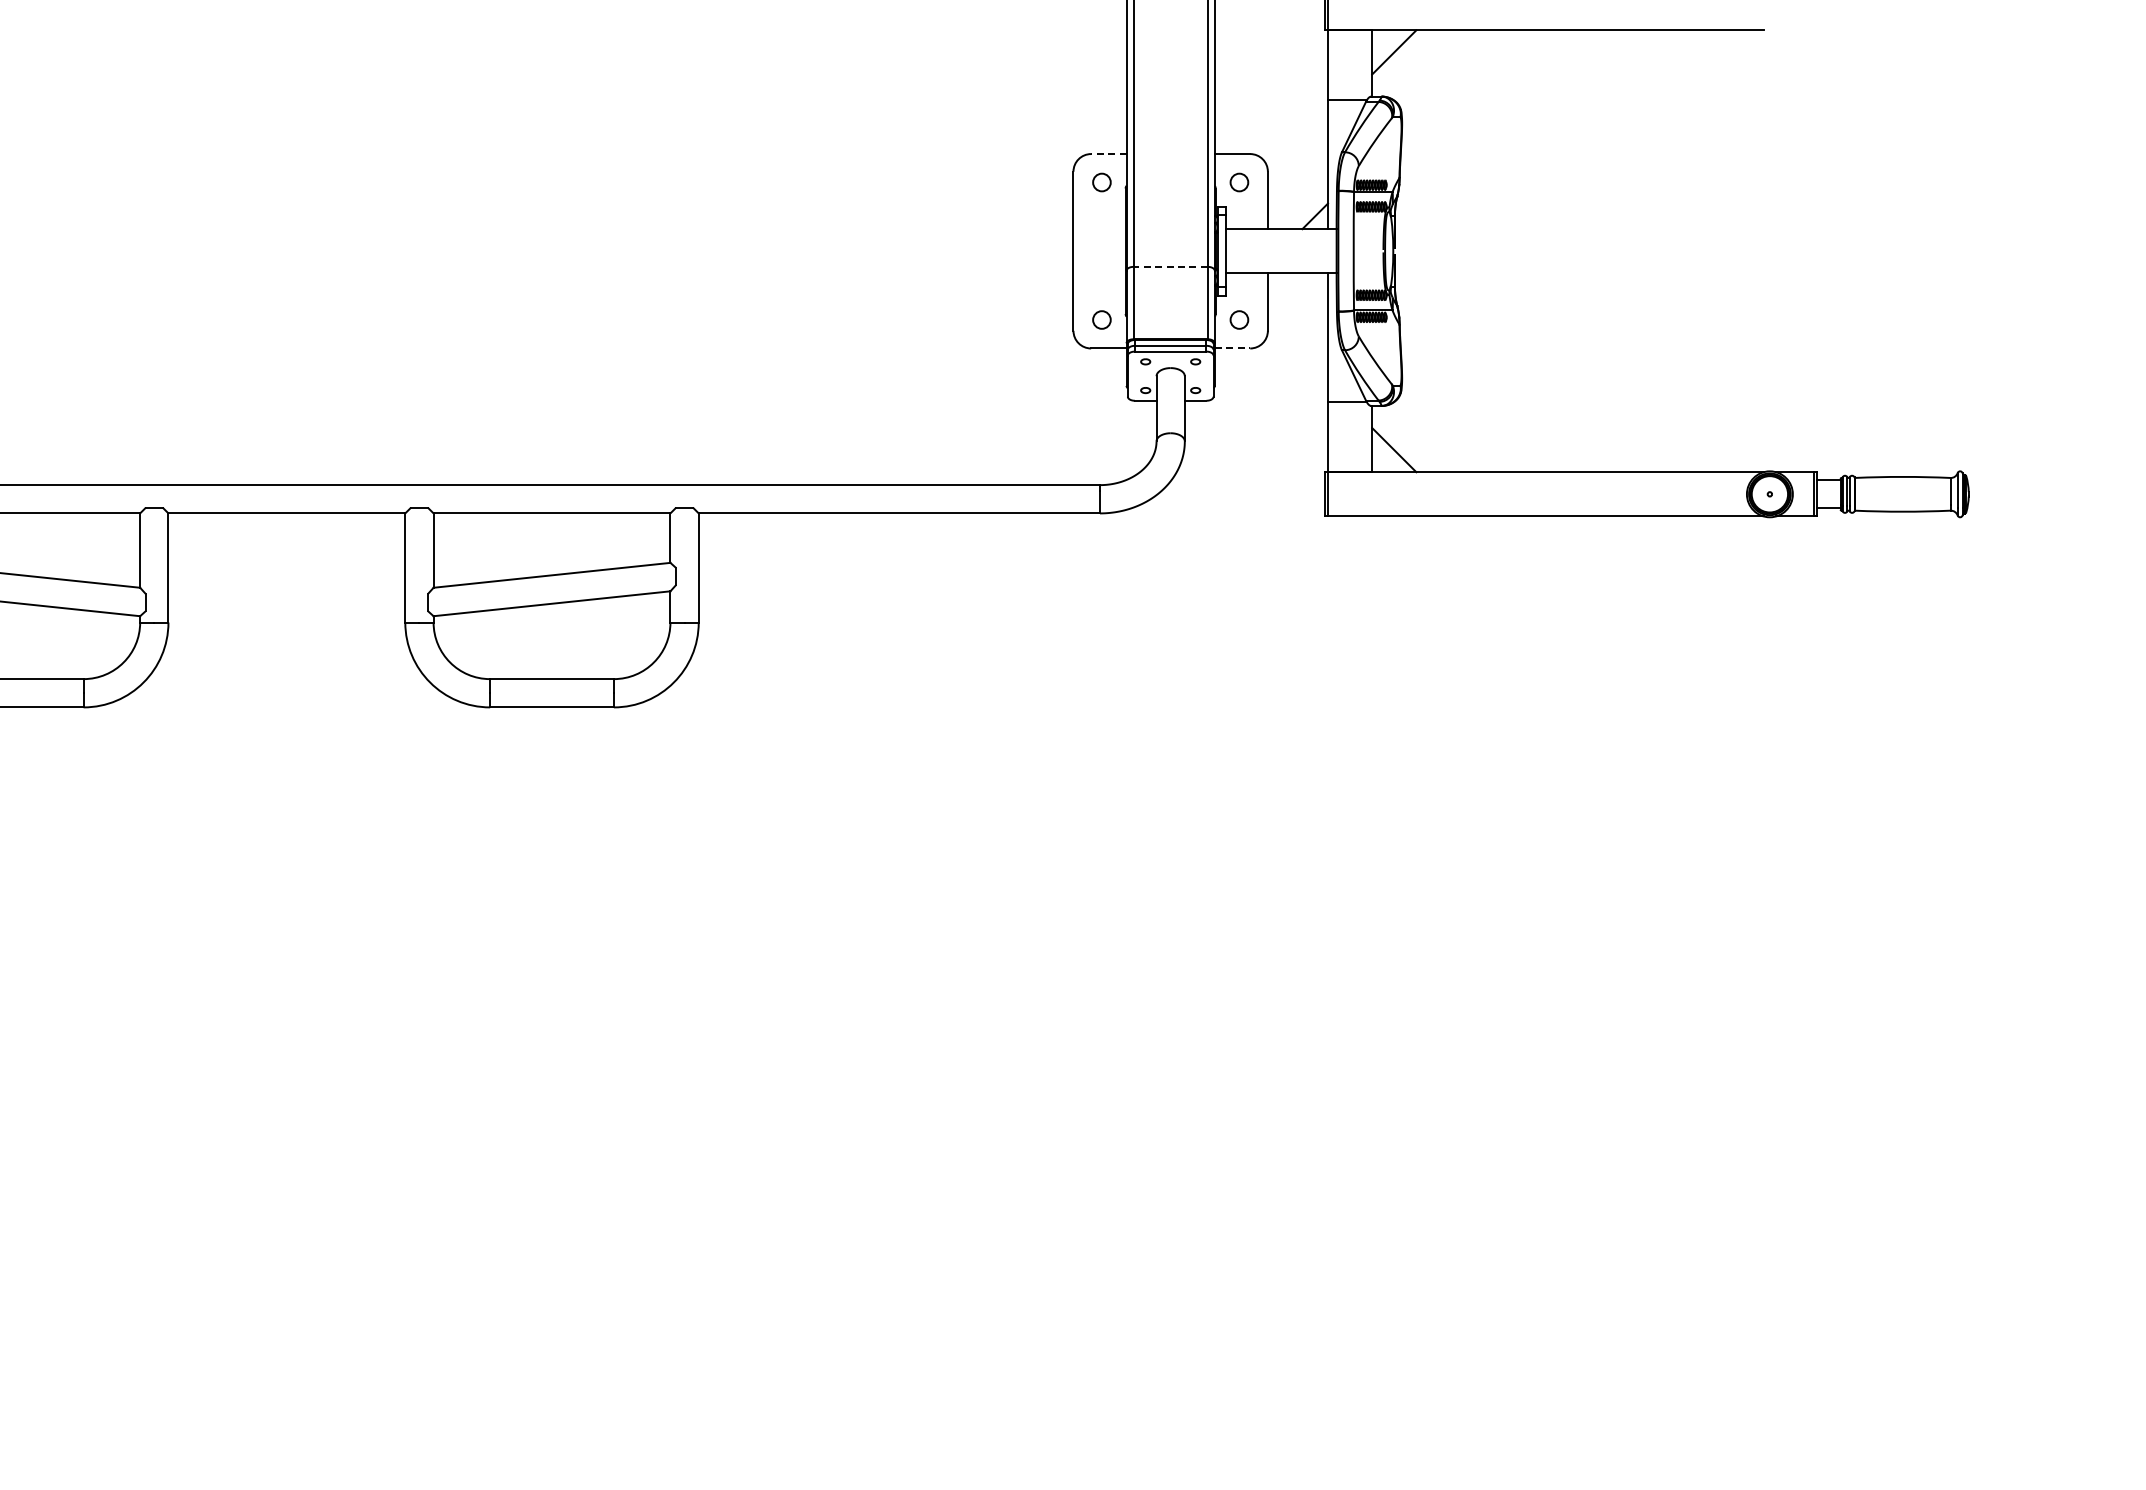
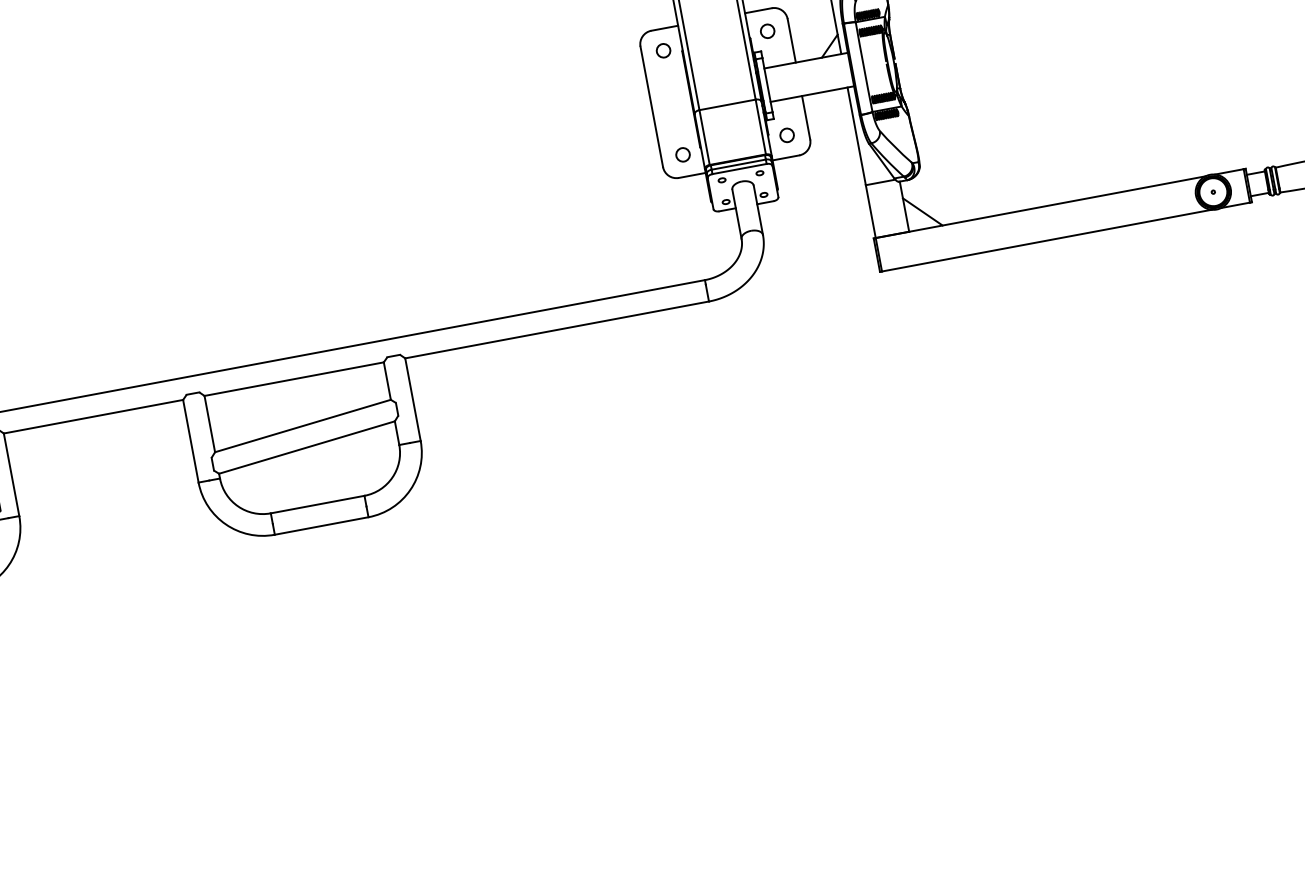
line: (1108, 154) -> (664, 28), dashed -> solid
line: (1170, 266) -> (727, 104), dashed -> solid
line: (1232, 348) -> (785, 157), dashed -> solid

